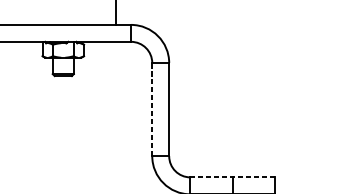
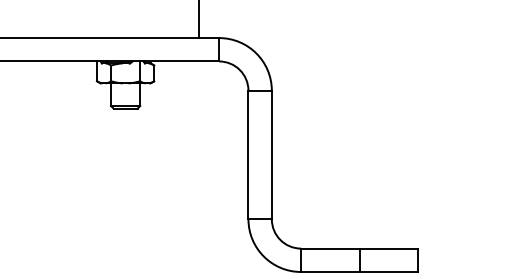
line: (152, 109) -> (248, 154), dashed -> solid
line: (233, 177) -> (360, 248), dashed -> solid

